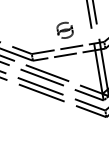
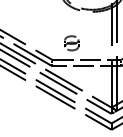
part: (64, 30) -> (71, 43), moved

